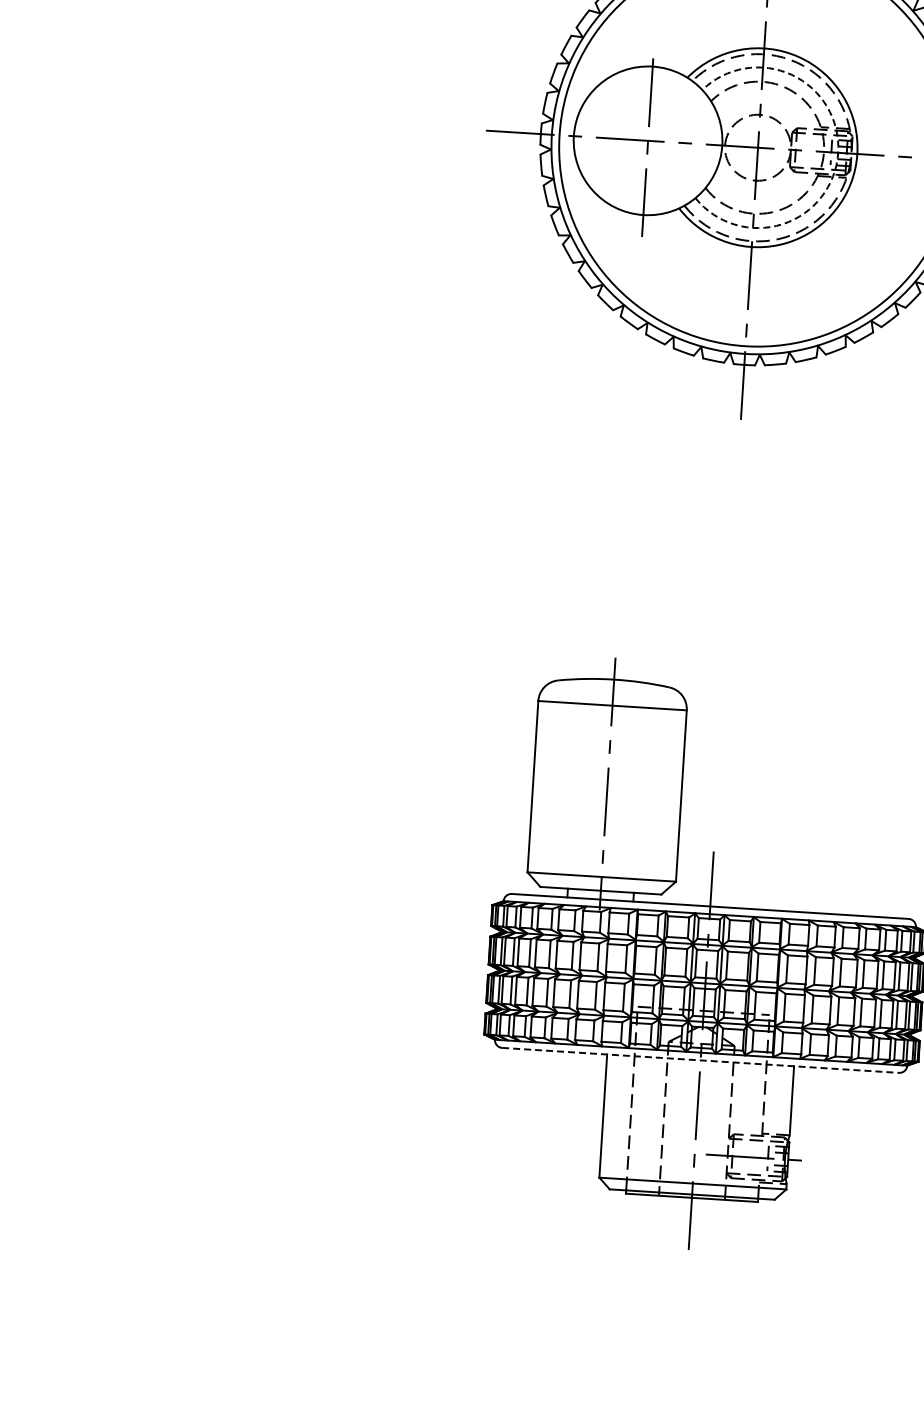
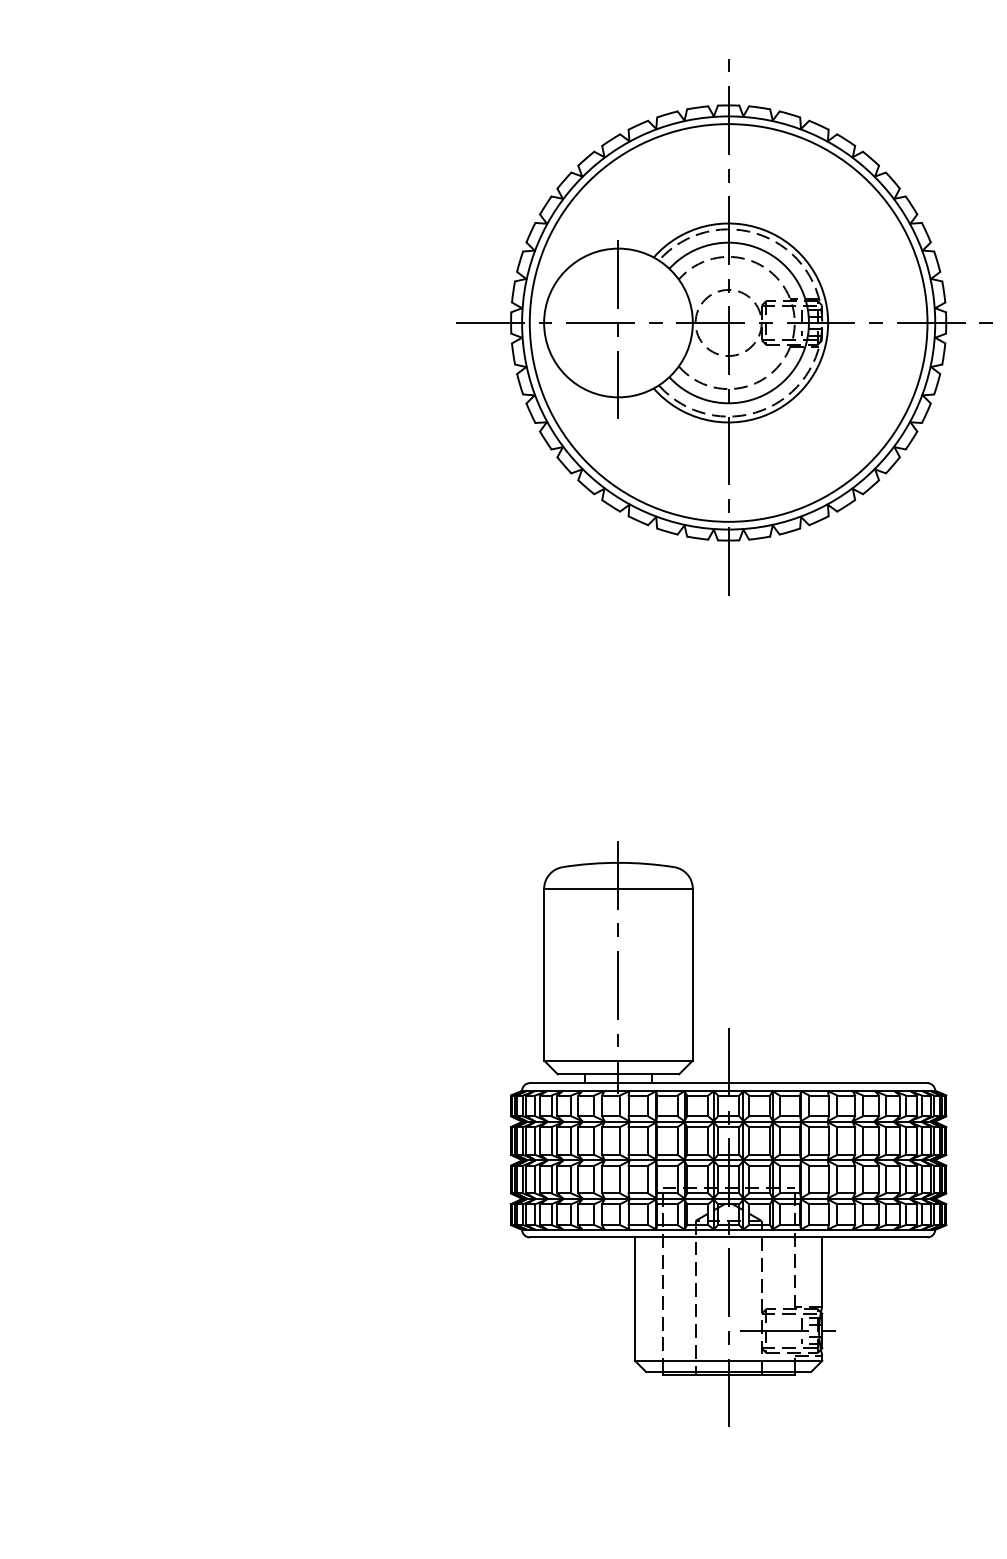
arc: (837, 152) -> (808, 322), dashed -> solid
line: (700, 1060) -> (728, 1237), dashed -> solid

